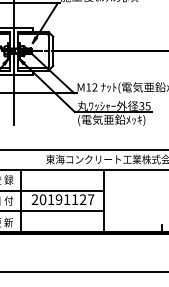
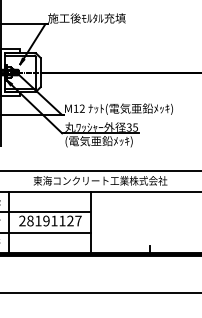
text: (43, 199) -> (30, 220), 20191127 -> 28191127

